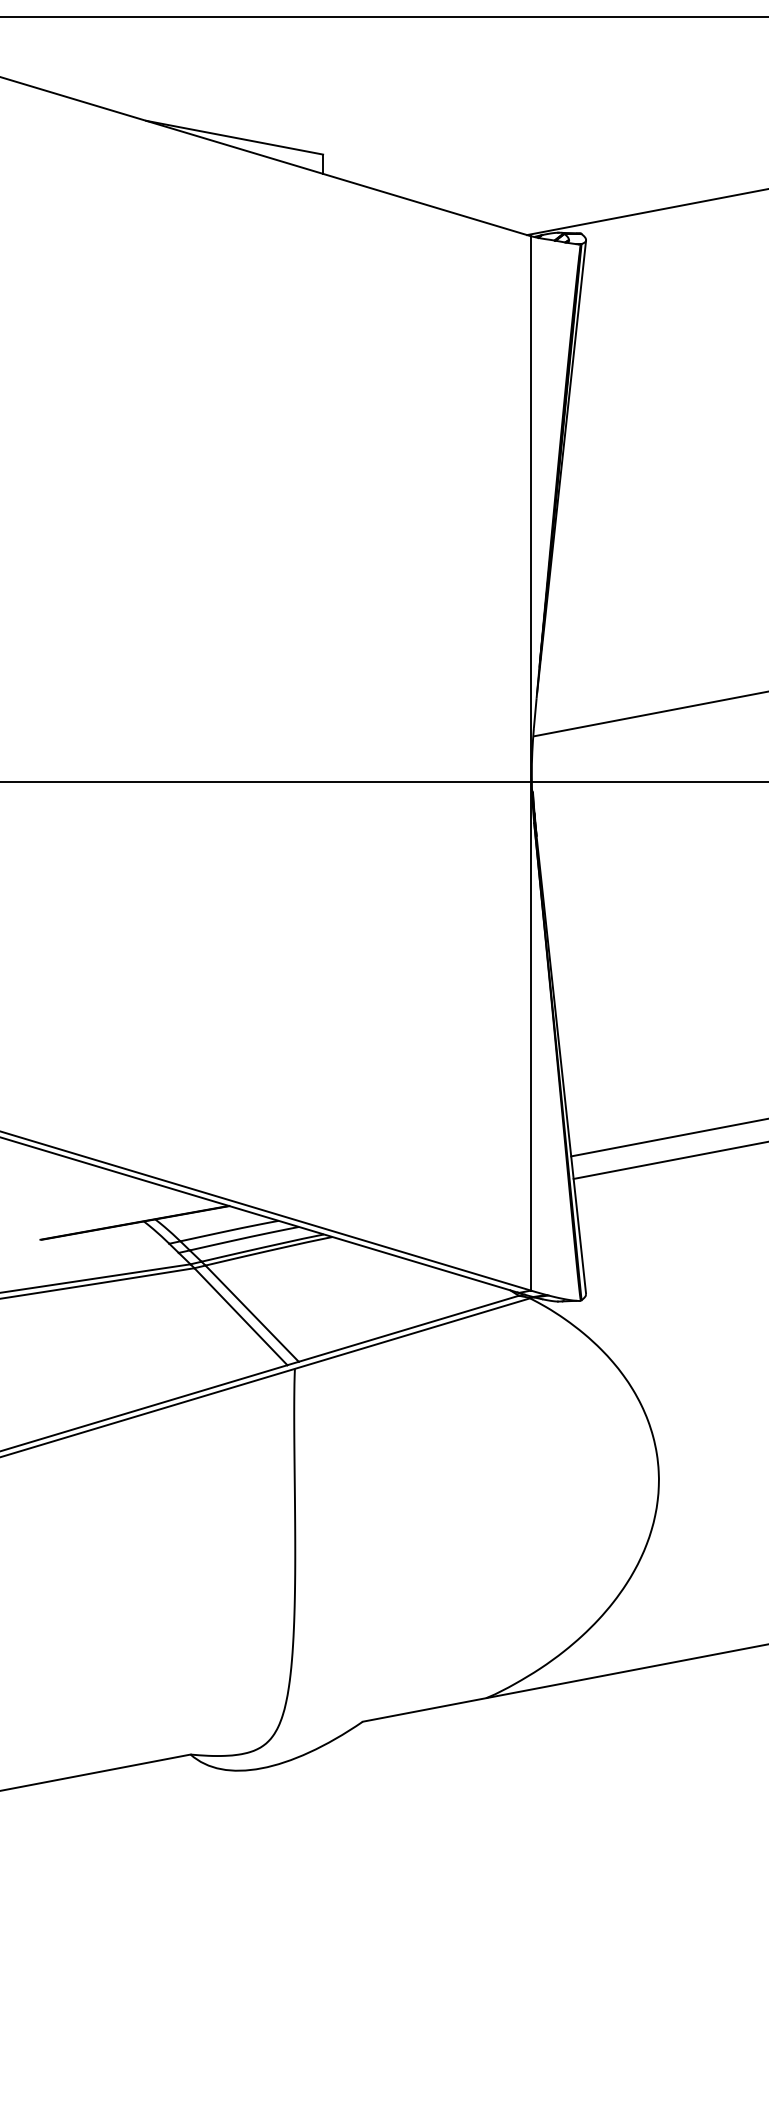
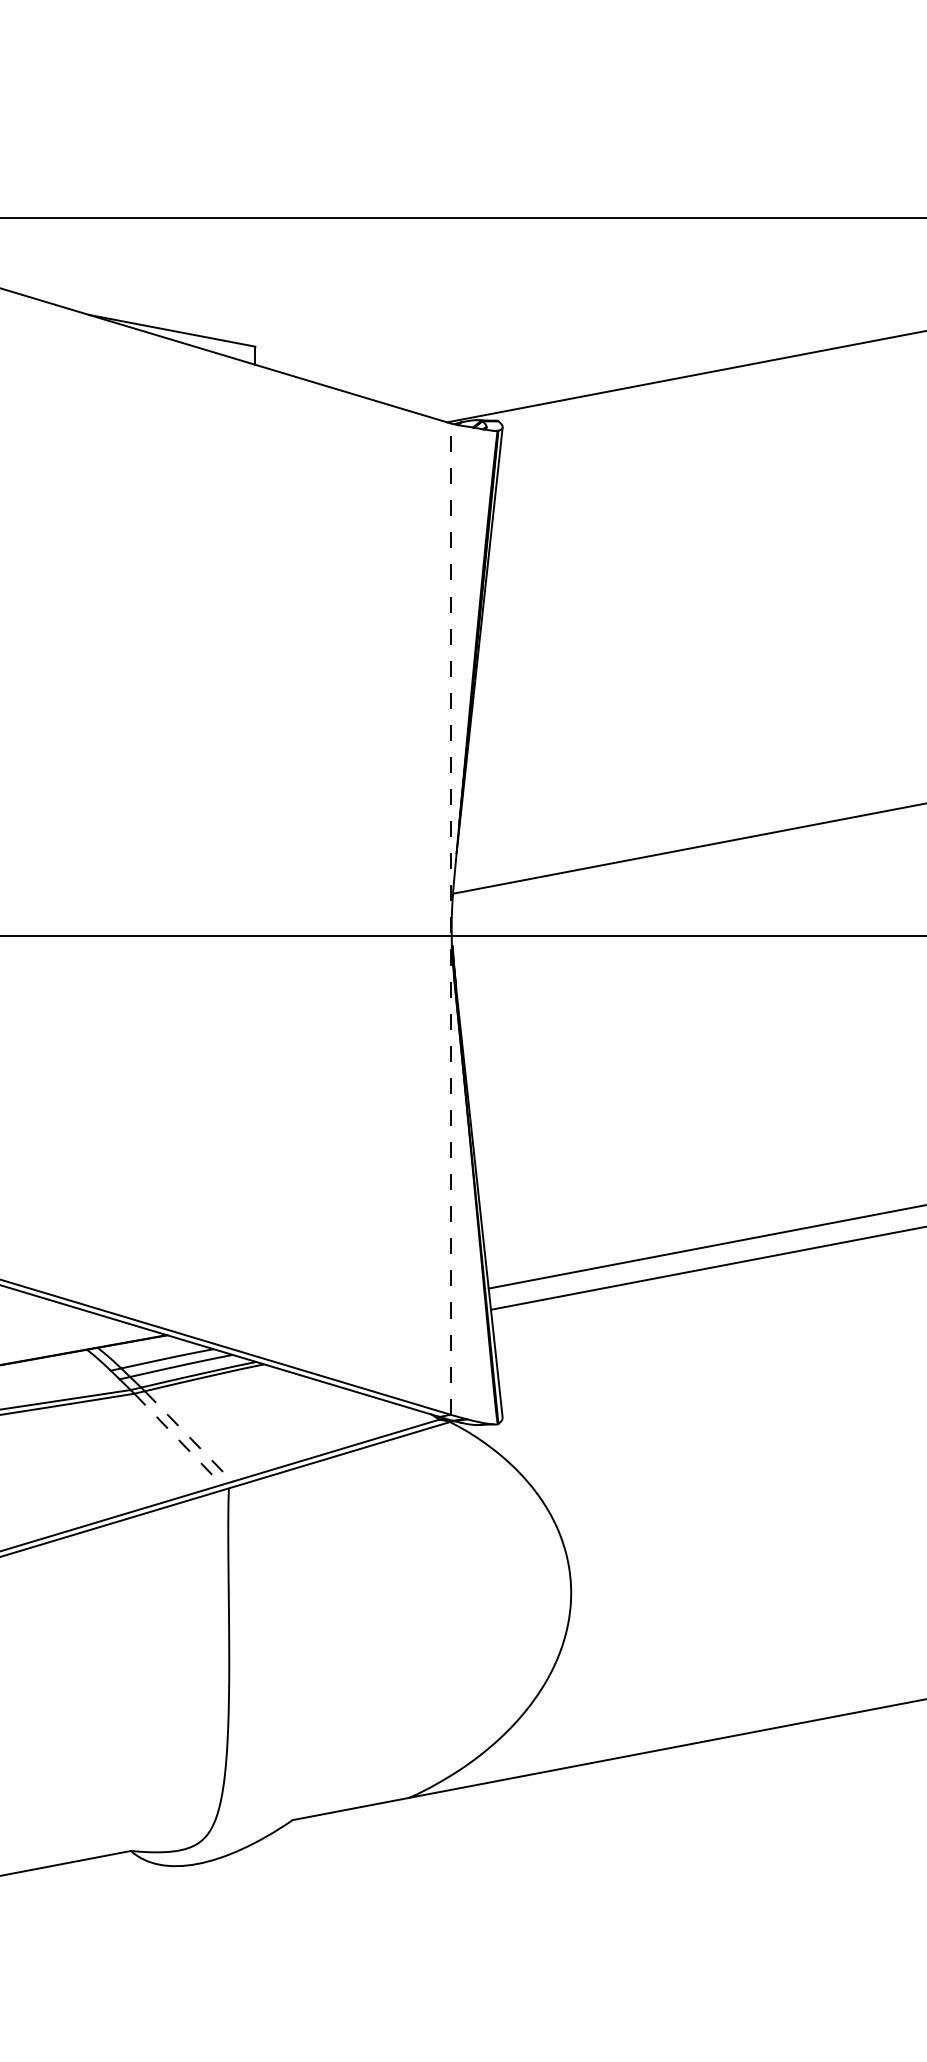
line: (530, 763) -> (450, 919), solid -> dashed
line: (251, 1313) -> (188, 1436), solid -> dashed
line: (241, 1316) -> (178, 1439), solid -> dashed

